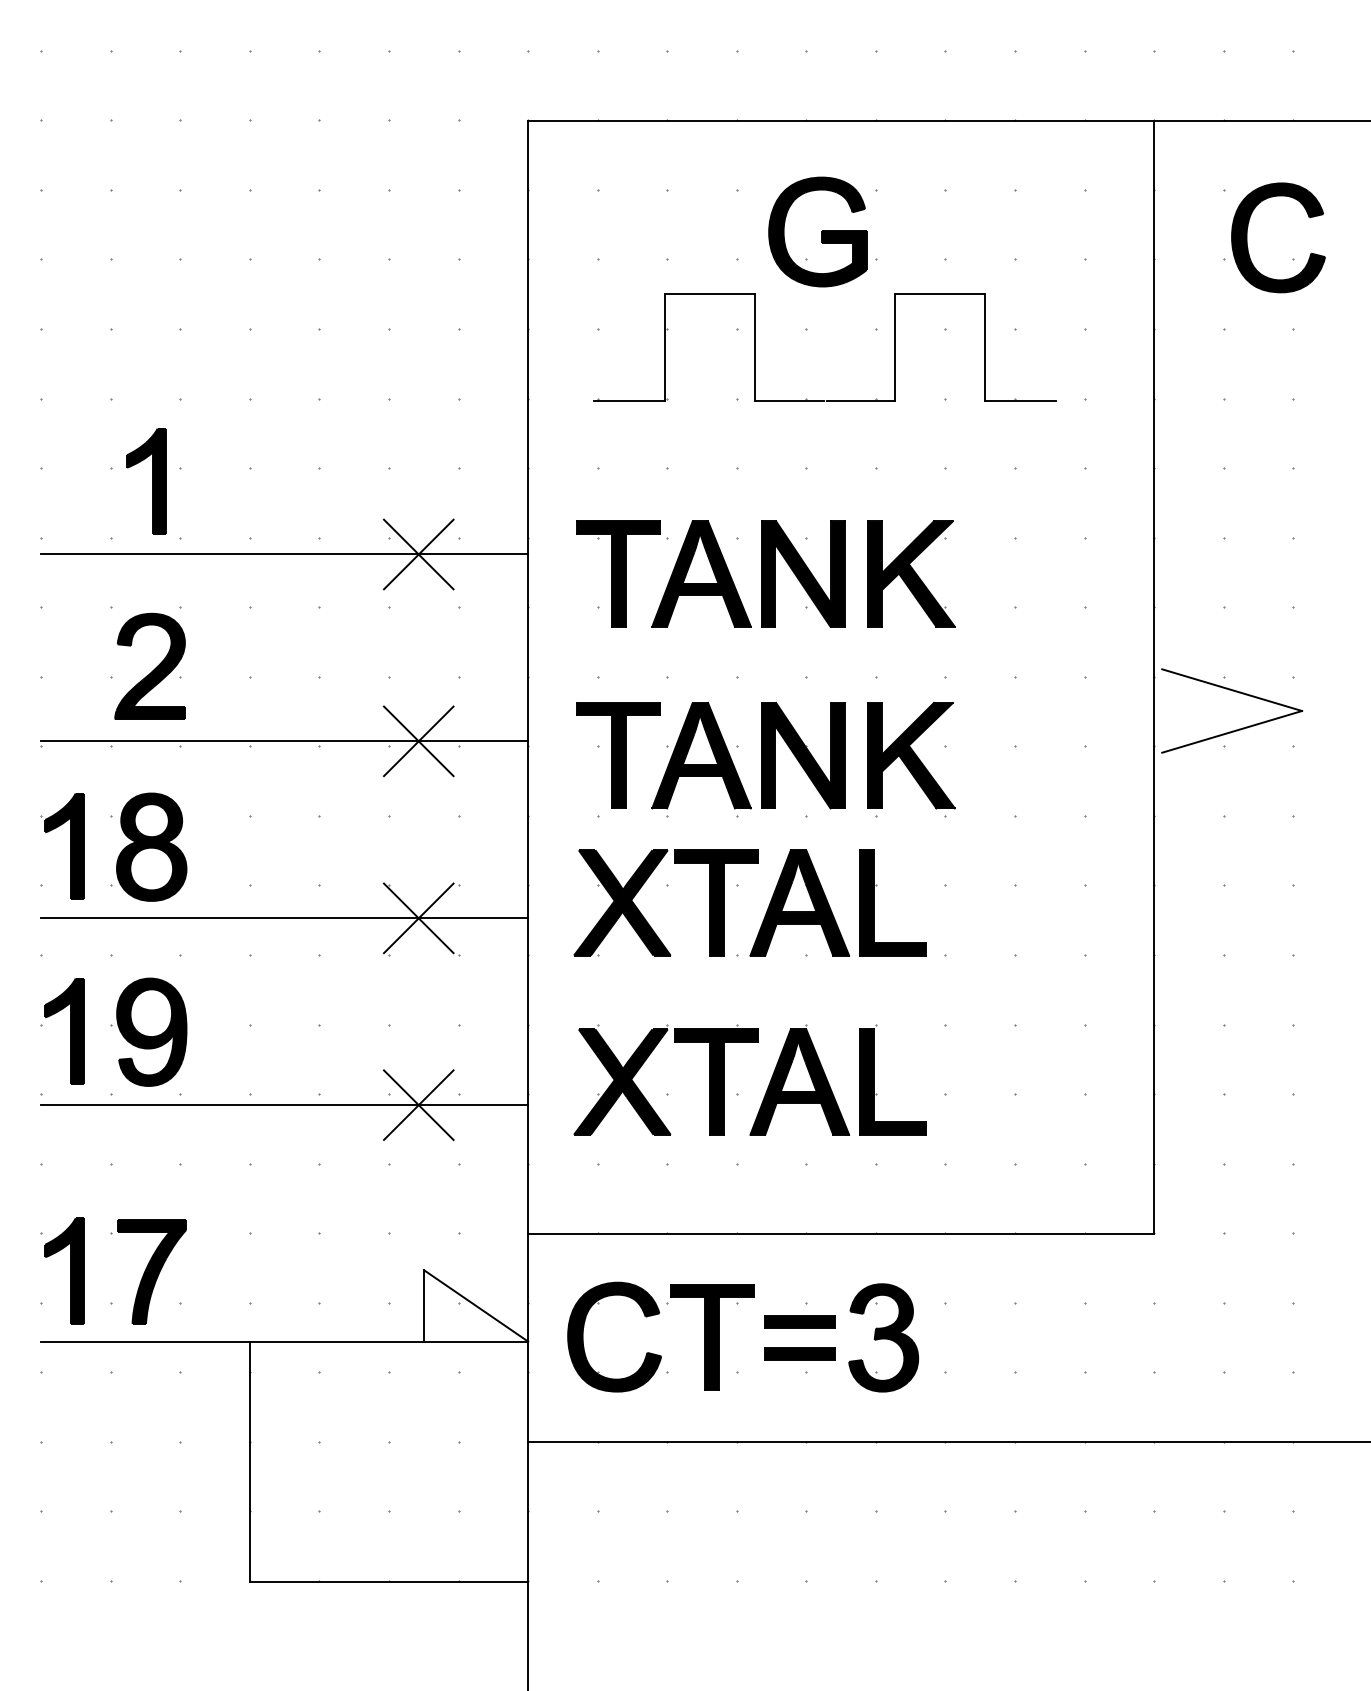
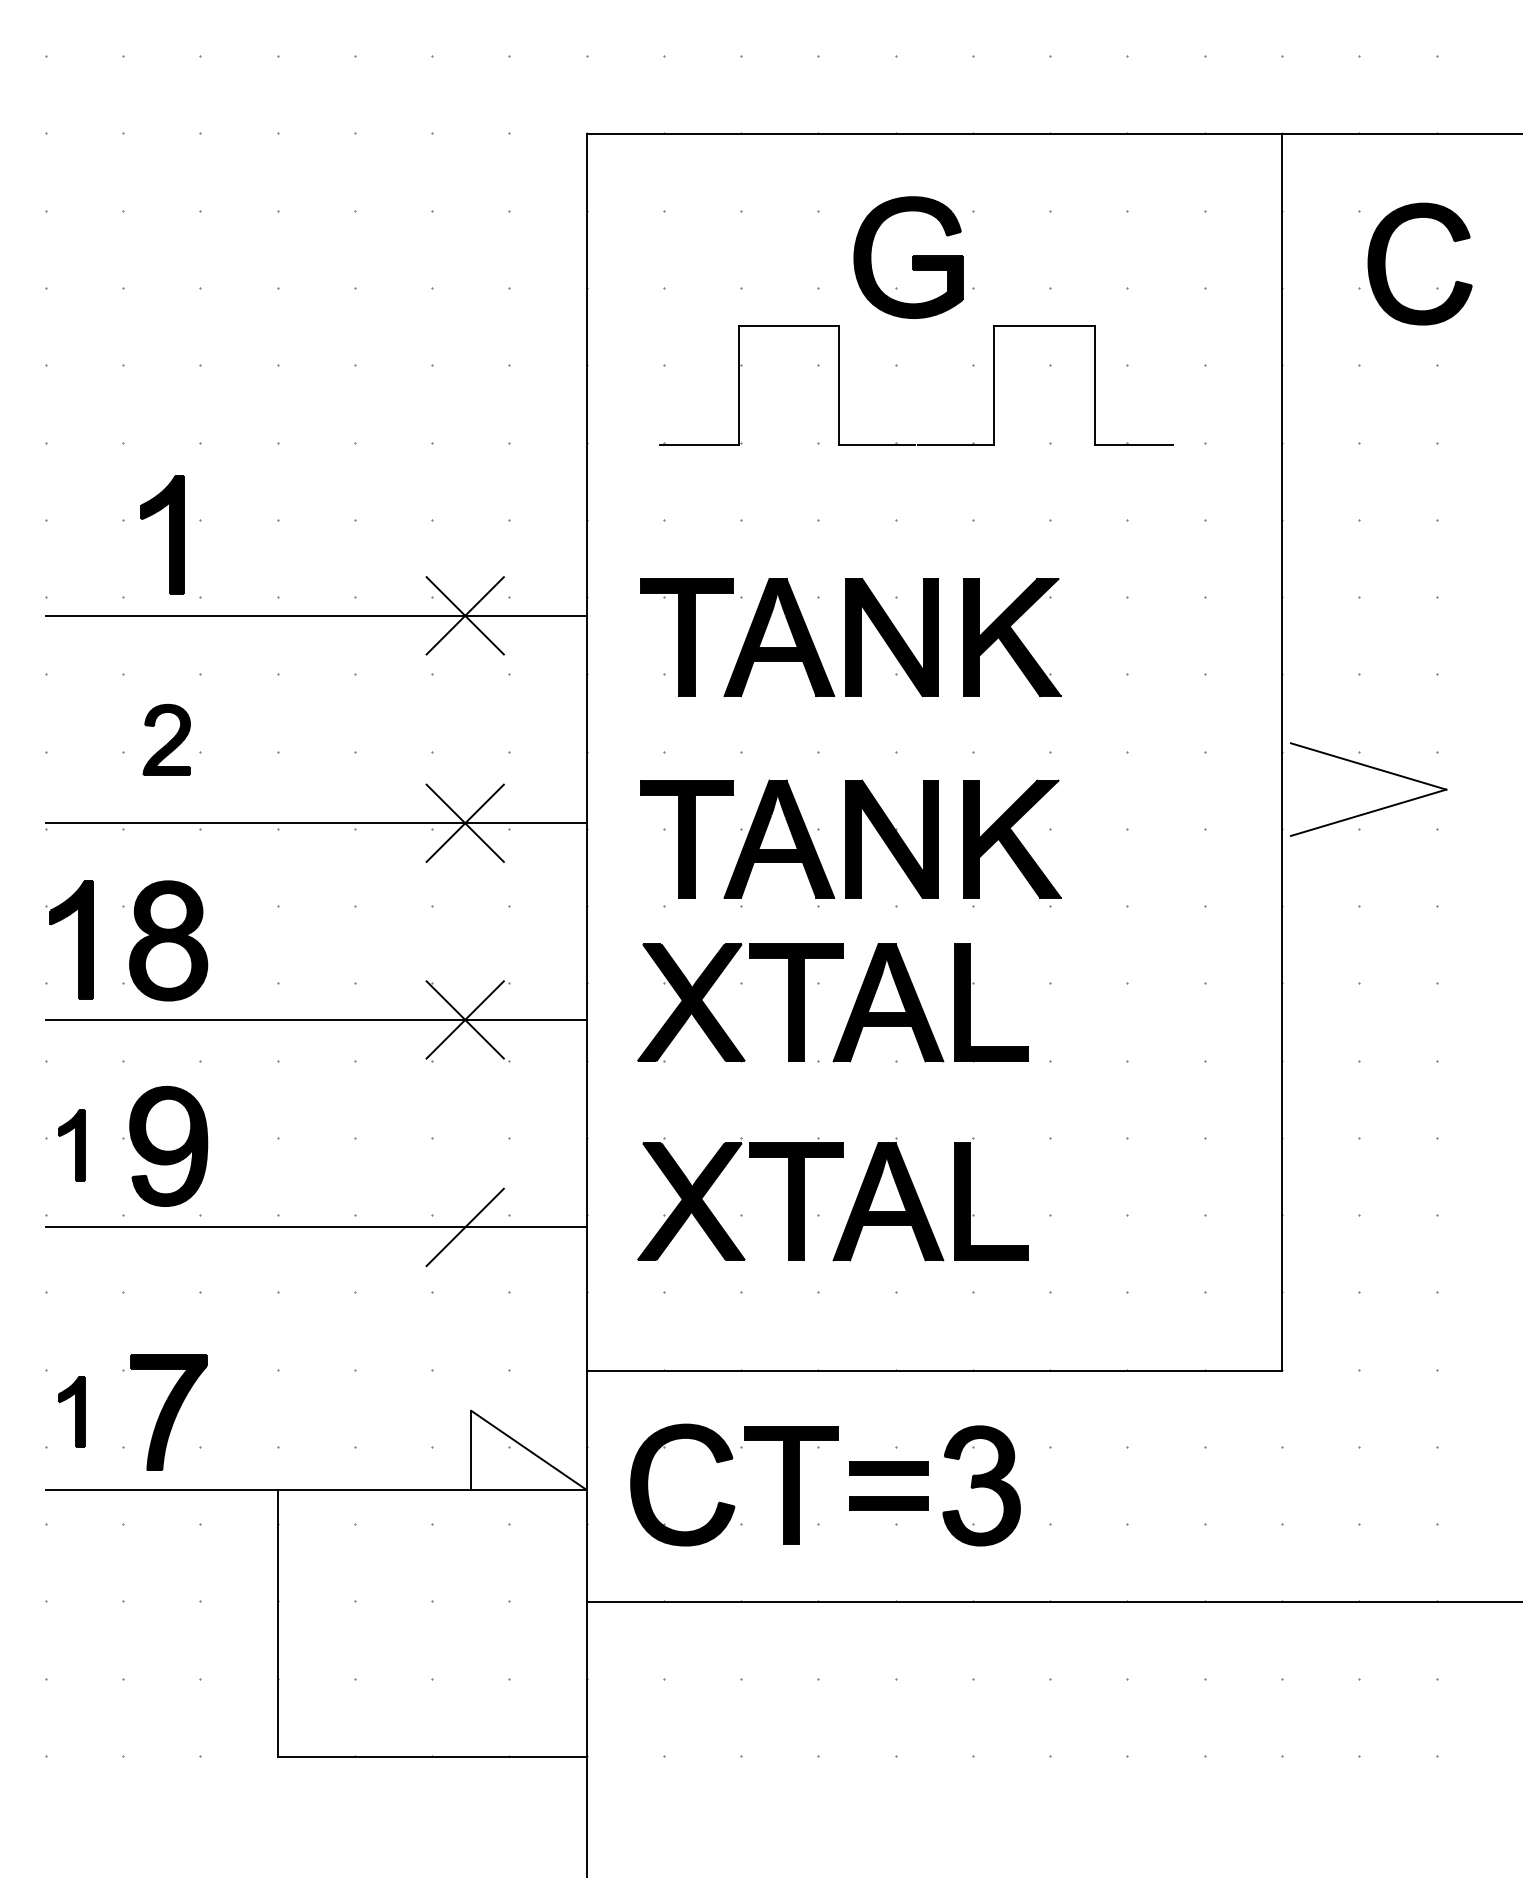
part: (149, 665) -> (166, 739), size x0.6
part: (64, 1031) -> (71, 1145), size x0.6
line: (418, 1104) -> (464, 1226), removed
part: (64, 1270) -> (71, 1411), size x0.6

